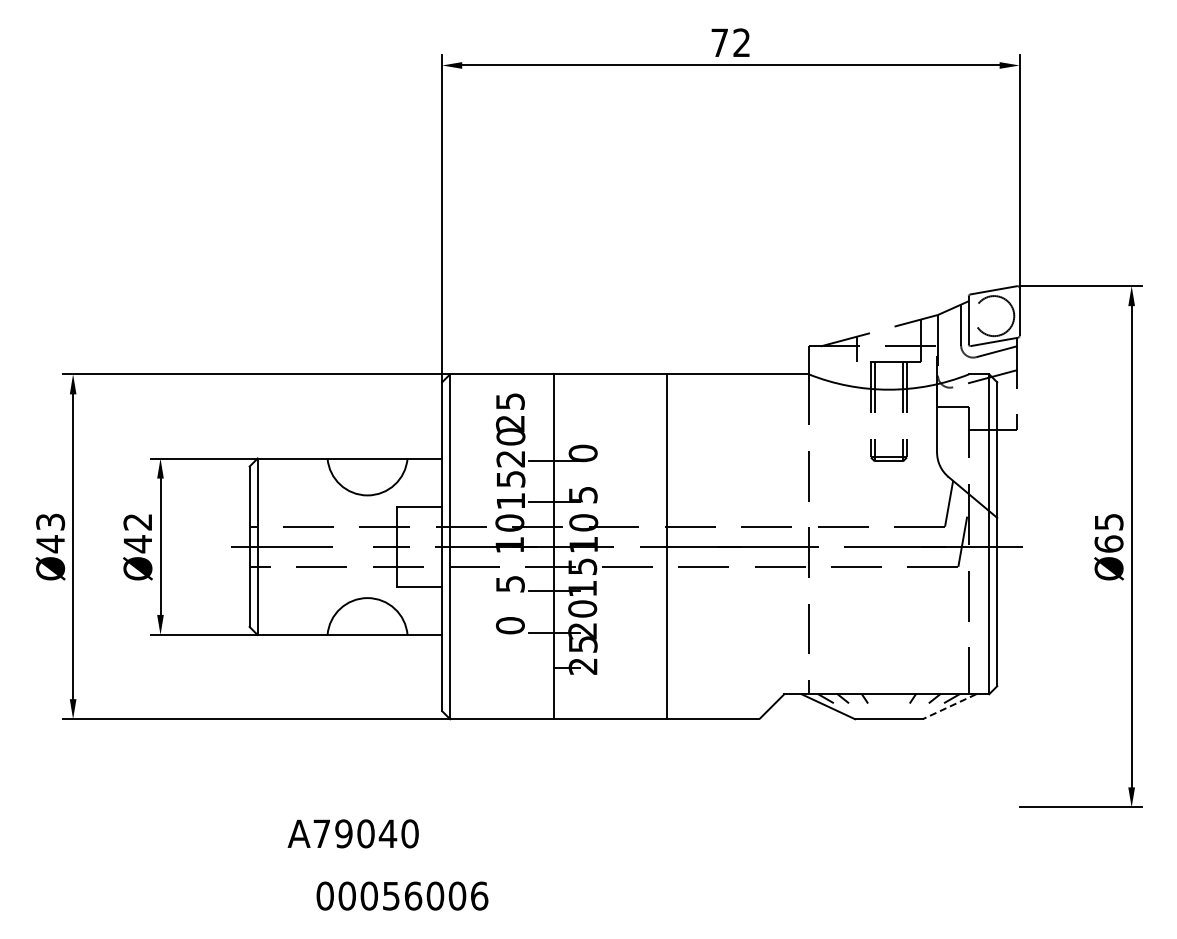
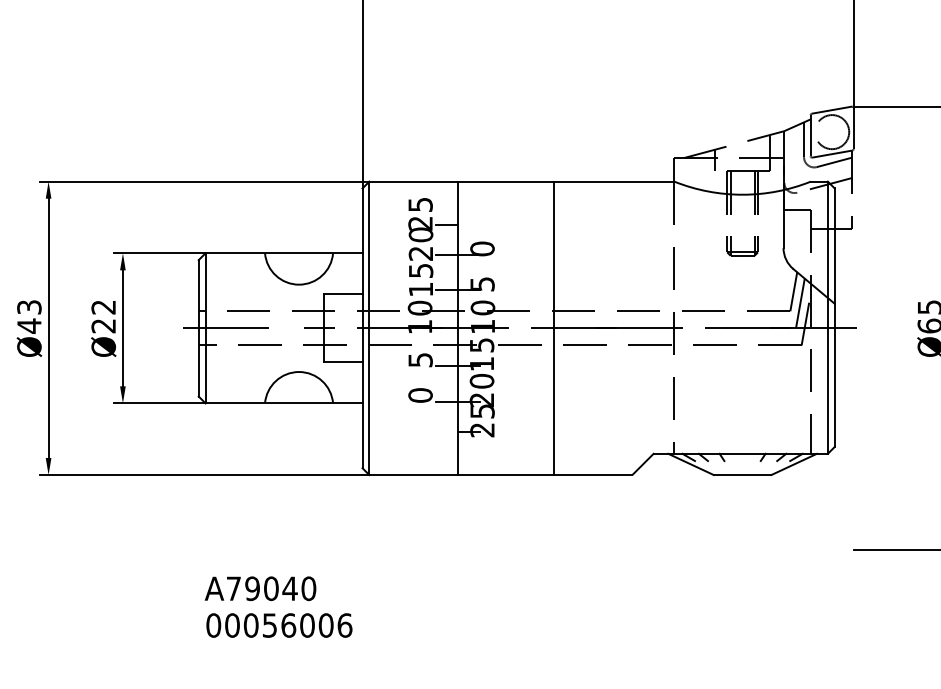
line: (541, 425) -> (447, 225), added
line: (956, 517) -> (800, 303), added
text: (137, 544) -> (103, 326), Ø42 -> Ø22
line: (949, 706) -> (794, 464), dashed -> solid
text: (352, 833) -> (259, 588), moved
text: (402, 895) -> (279, 625), moved

